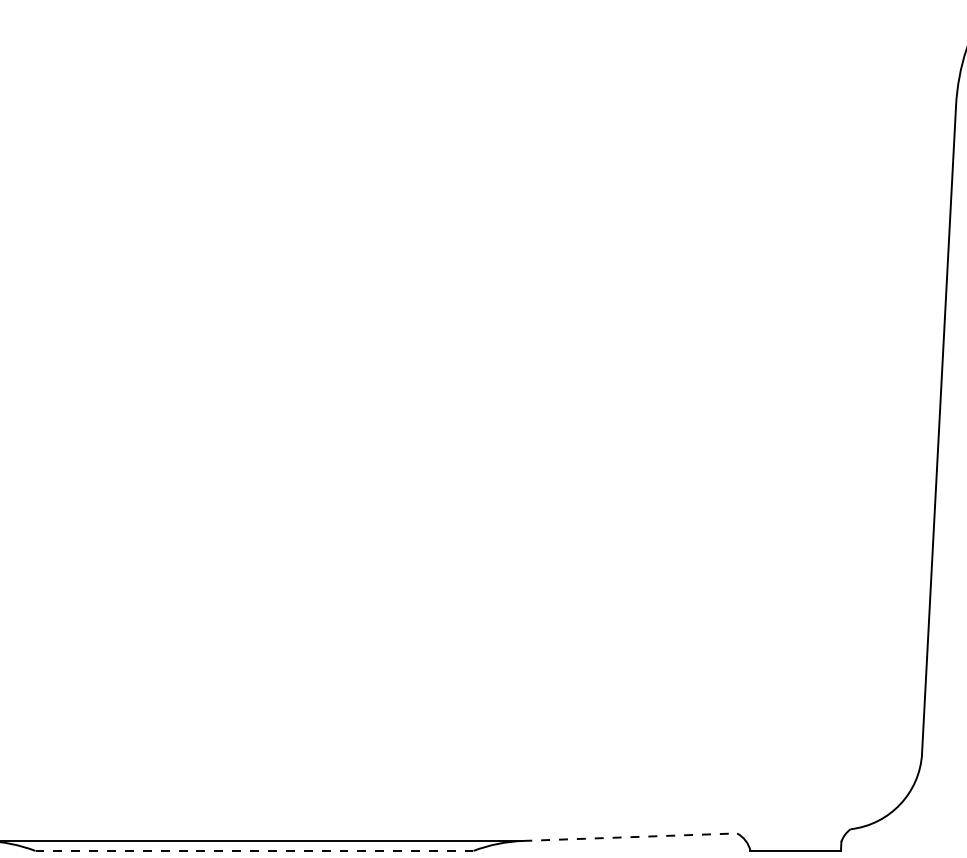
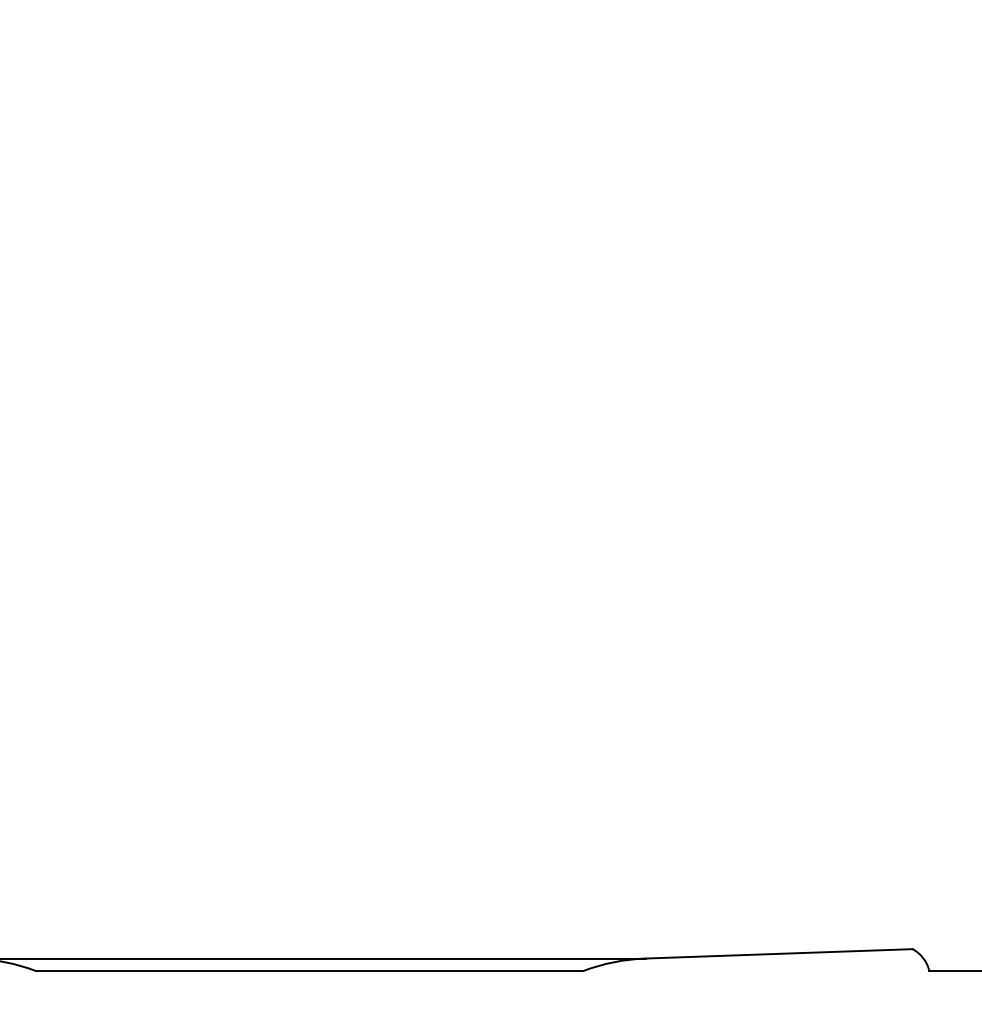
line: (630, 837) -> (779, 954), dashed -> solid
line: (254, 850) -> (309, 970), dashed -> solid

